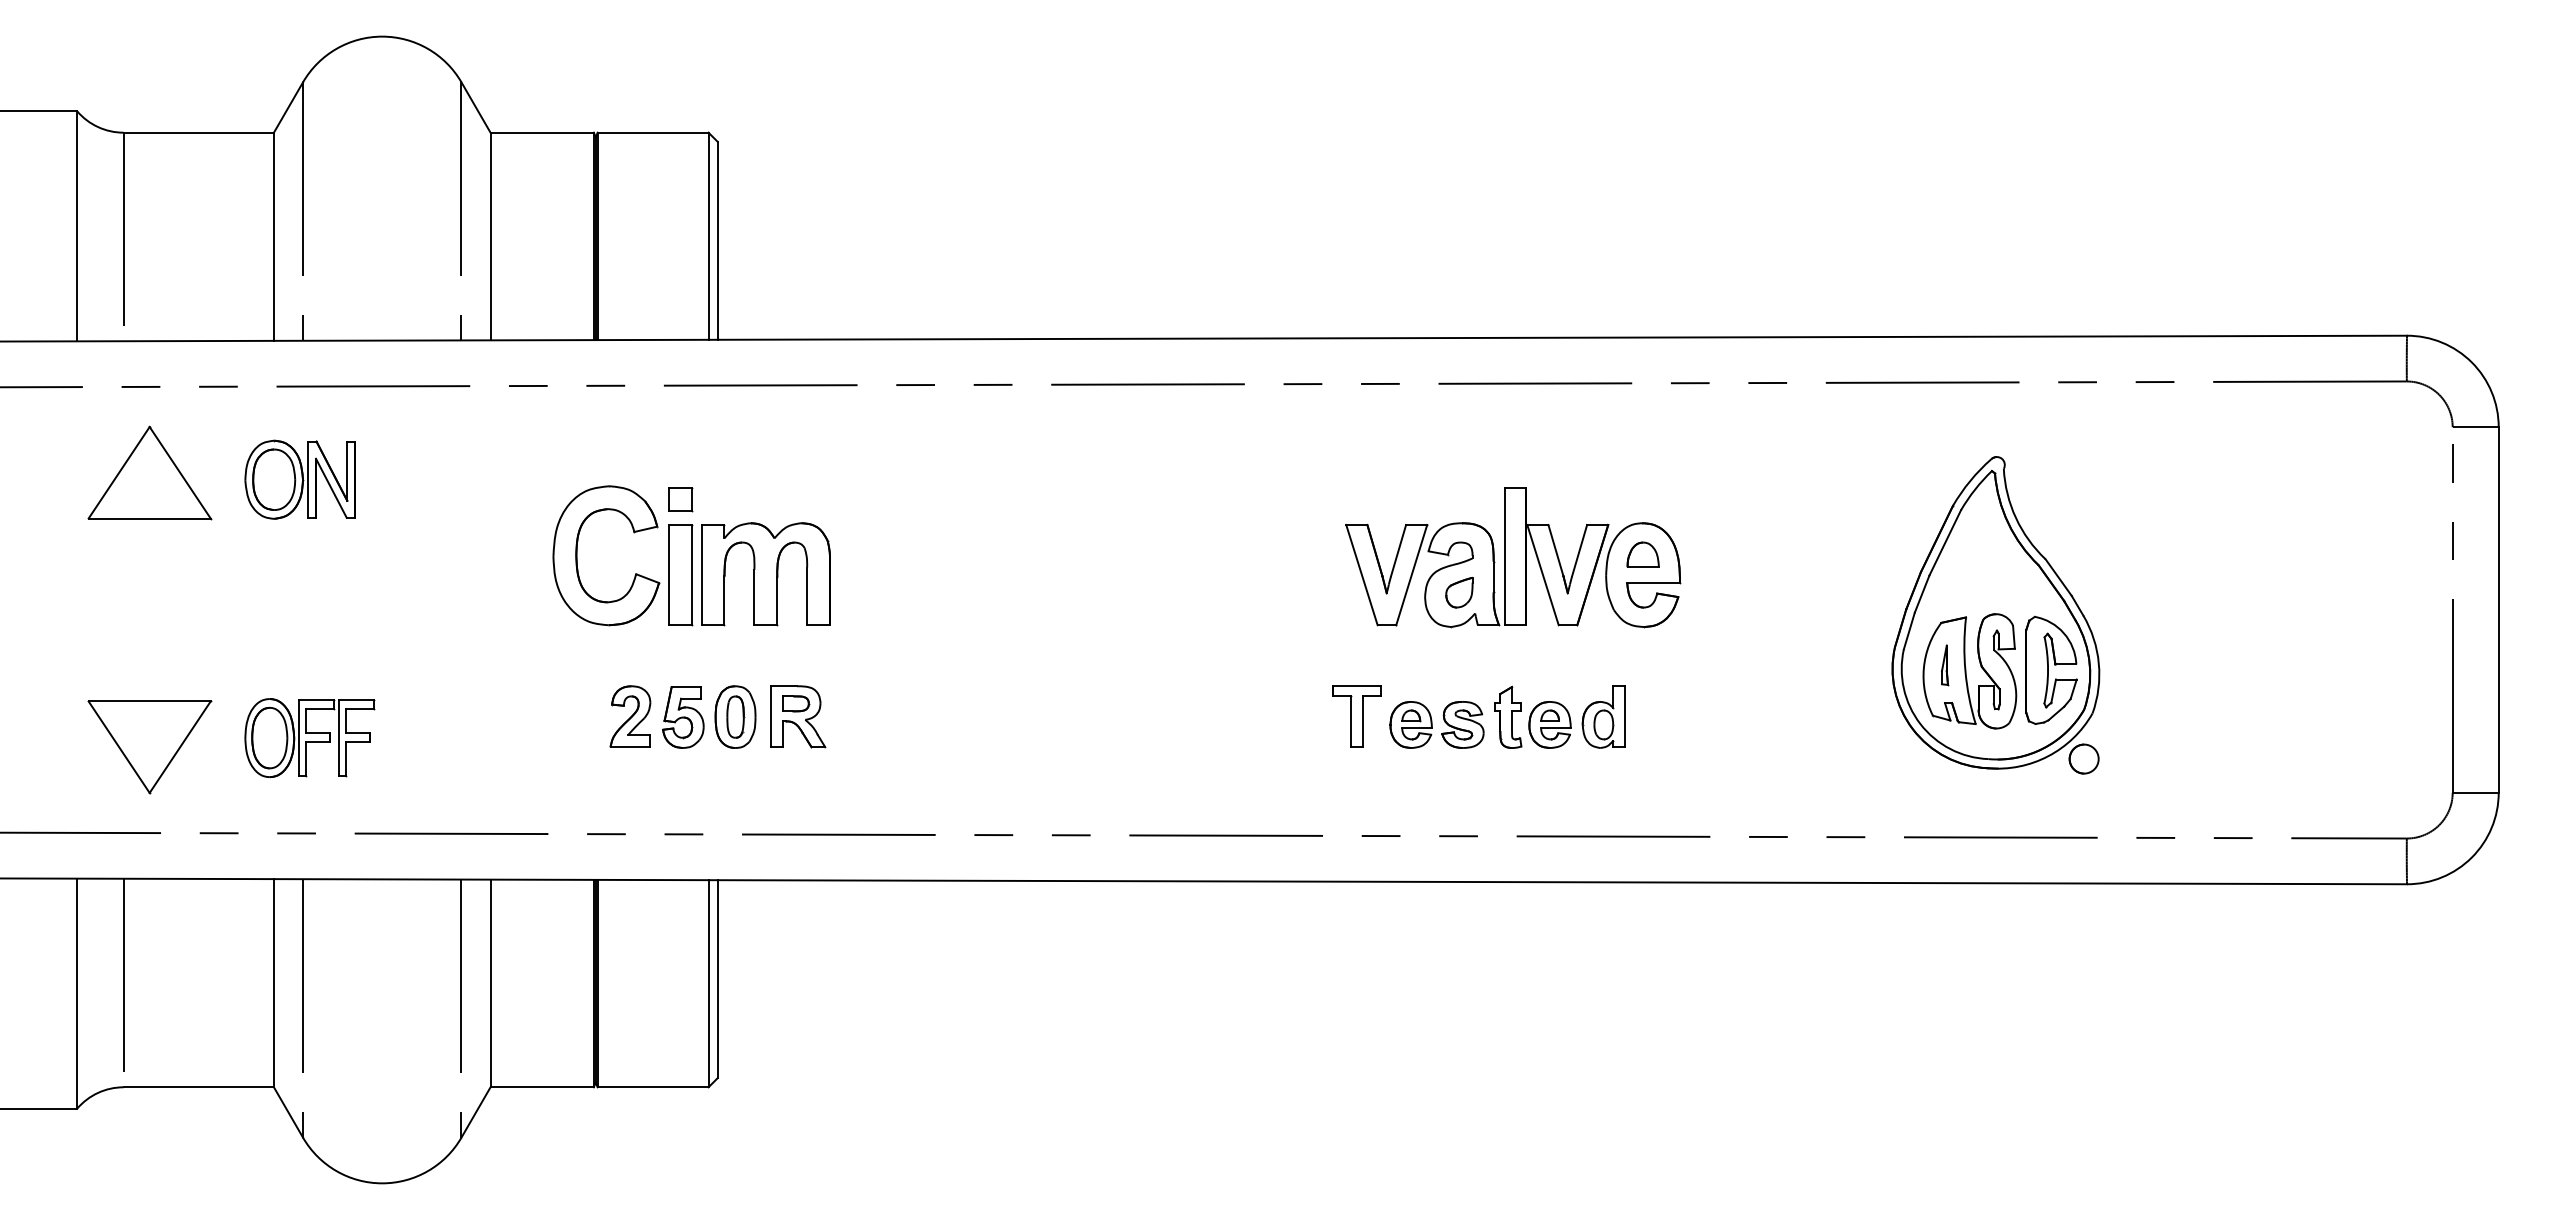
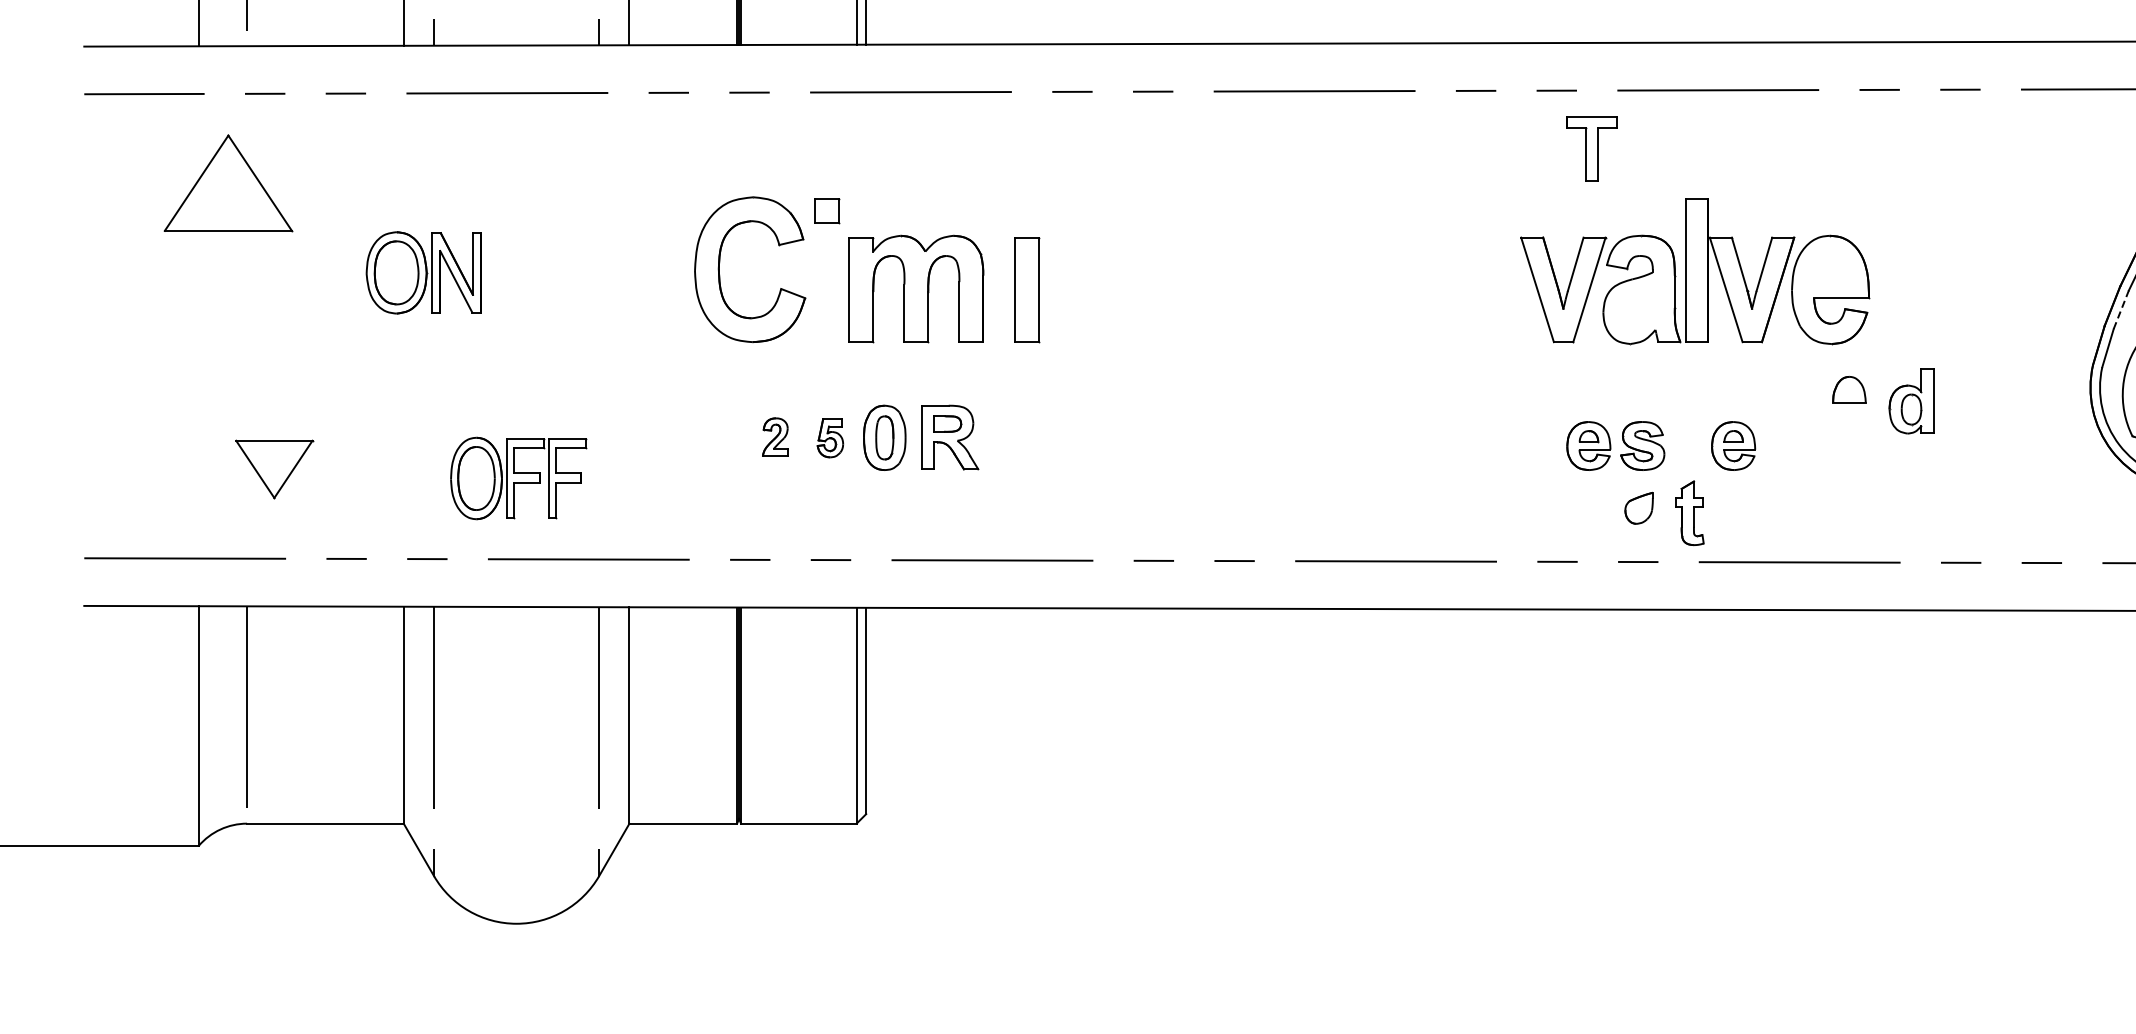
part: (149, 472) -> (228, 182), moved
part: (299, 479) -> (423, 272), moved
part: (1642, 554) -> (1848, 389), moved
part: (680, 575) -> (1027, 290), moved
part: (1459, 592) -> (1639, 508), moved
line: (1922, 594) -> (2121, 310), solid -> dashed
part: (630, 716) -> (775, 437), size x0.6
part: (1356, 716) -> (1591, 148), moved
part: (1508, 716) -> (1690, 512), moved
part: (1603, 716) -> (1911, 400), moved
part: (683, 717) -> (830, 438), size x0.6
part: (309, 738) -> (517, 478), moved
part: (149, 747) -> (274, 469), size x0.6

